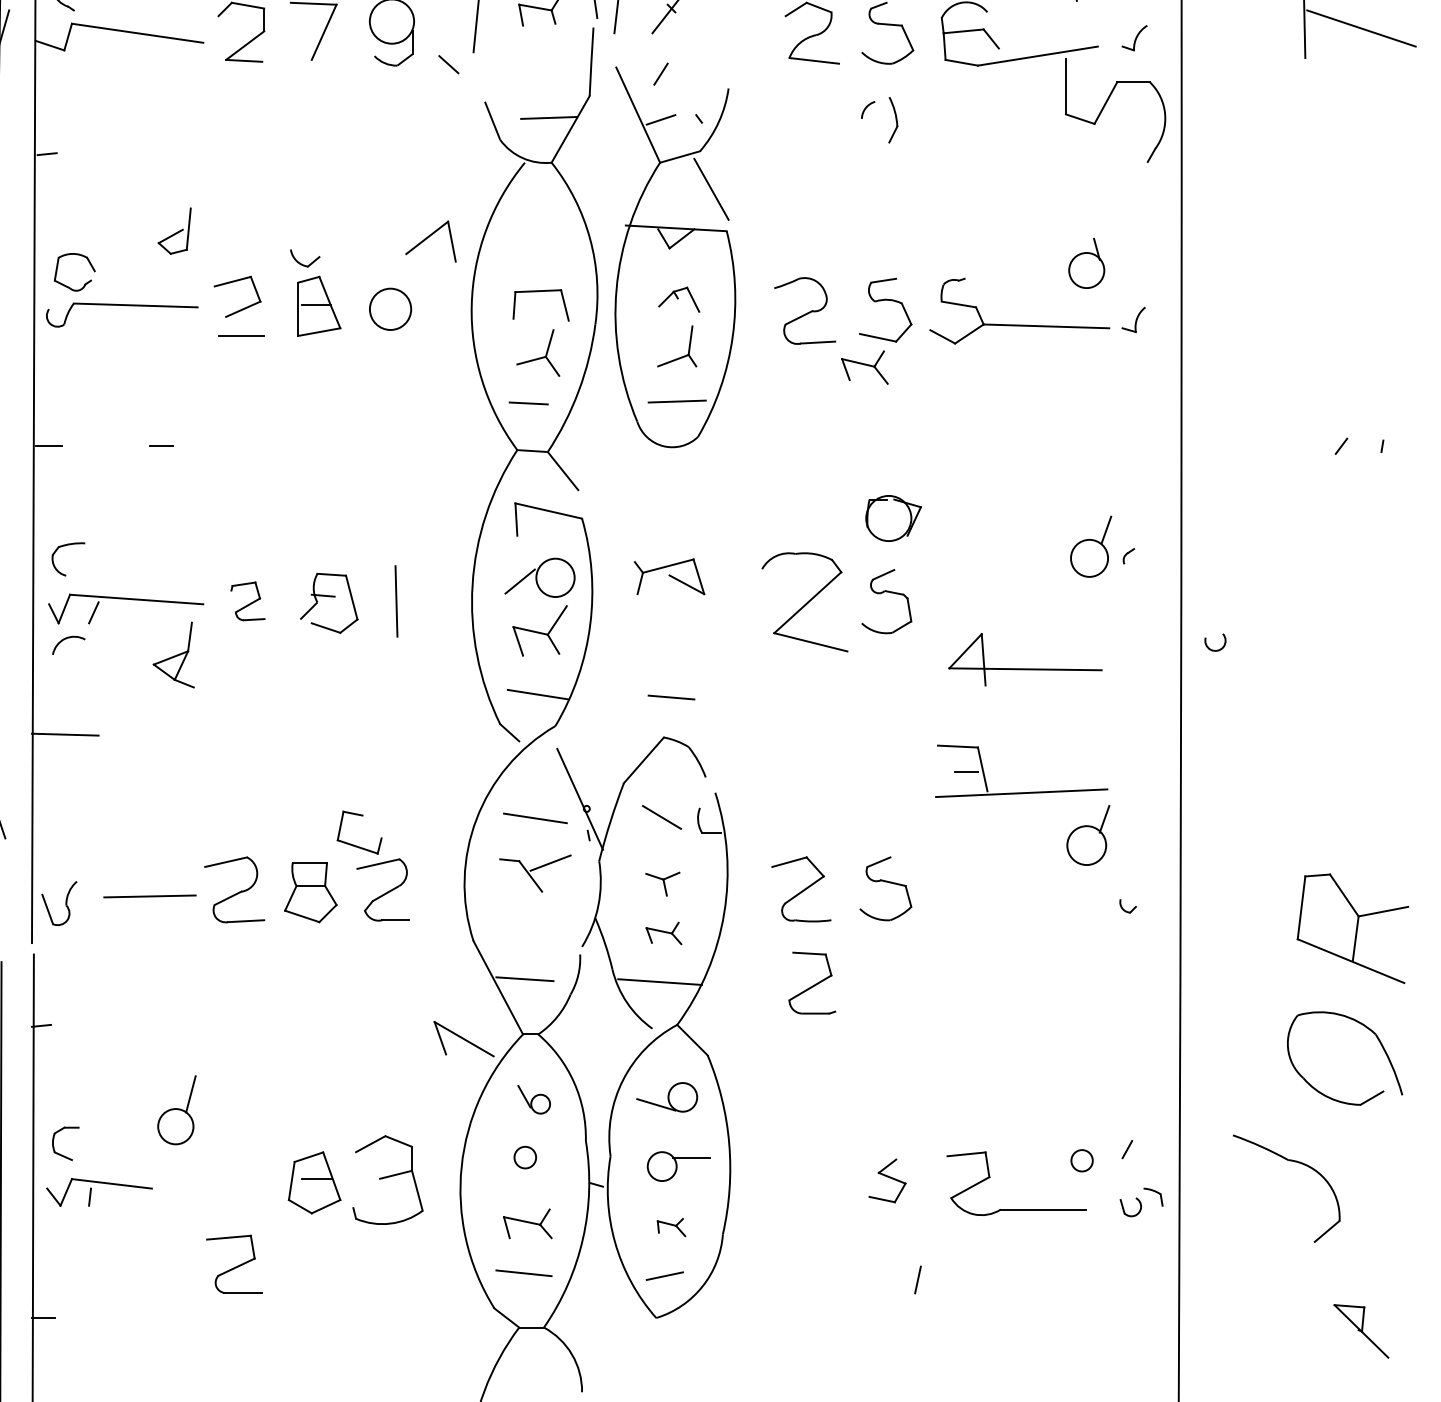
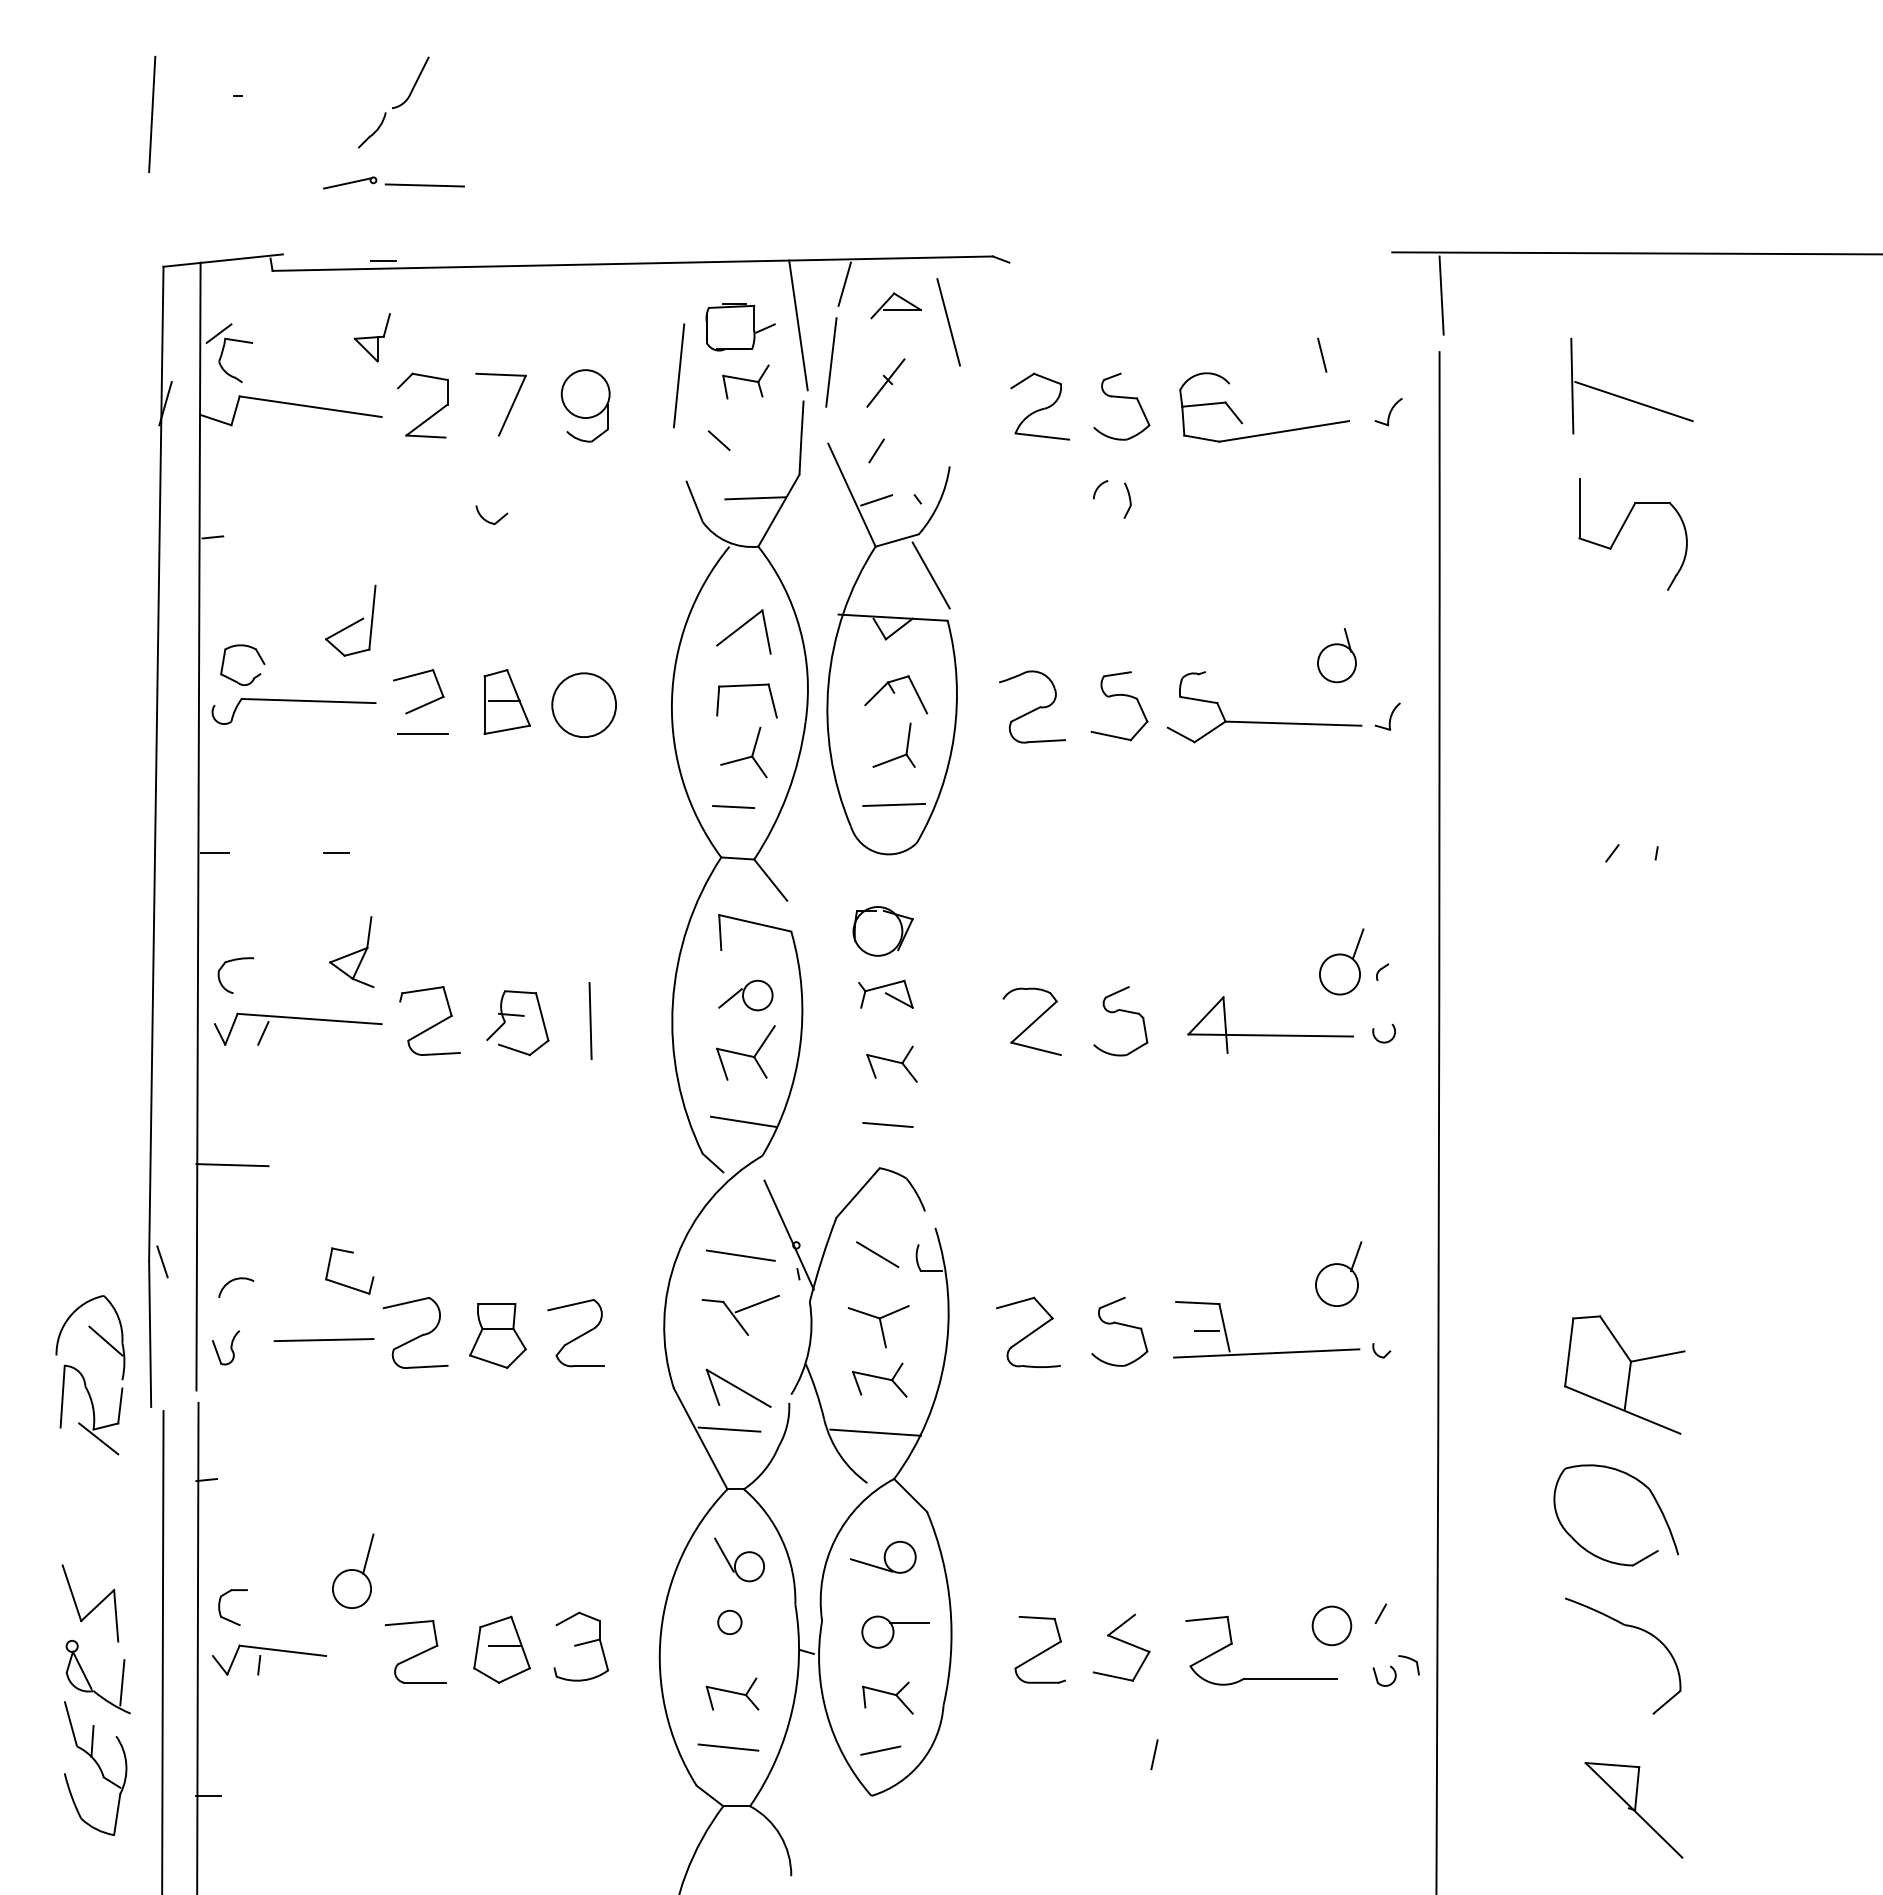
line: (448, 64) -> (718, 440), moved
part: (1105, 105) -> (1622, 528), moved
part: (893, 120) -> (1127, 500), size x0.71
part: (174, 230) -> (350, 620), size x1.43
part: (430, 241) -> (743, 631), moved
part: (302, 264) -> (489, 521), moved
part: (679, 299) -> (896, 694), size x1.43
circle: (390, 309) -> (584, 705), size x1.43
part: (864, 366) -> (891, 1063), moved
part: (893, 518) -> (882, 931), moved
part: (669, 575) -> (885, 993), size x0.71
part: (539, 577) -> (745, 995), size x0.71
part: (247, 600) -> (429, 1020), size x1.67
part: (804, 601) -> (1031, 1021), size x0.62
arc: (68, 638) -> (235, 1280), moved
arc: (1210, 648) -> (1378, 1039), moved
part: (173, 655) -> (351, 952), moved
part: (1025, 668) -> (1270, 1034), moved
part: (1021, 792) -> (1266, 1352), moved
part: (355, 845) -> (345, 1284), moved
part: (662, 883) -> (878, 1326), size x1.67
part: (58, 903) -> (225, 1347), size x0.71
part: (663, 932) -> (879, 1379), size x1.43
part: (811, 982) -> (1039, 1649), moved
part: (463, 1038) -> (738, 1387), moved
part: (534, 1099) -> (739, 1559), size x1.43
circle: (1081, 1160) -> (1331, 1625), size x1.67
part: (1288, 1161) -> (1625, 1626), moved
part: (387, 1179) -> (580, 1646), size x0.71
part: (887, 1180) -> (1121, 1647), size x1.43
part: (671, 1226) -> (887, 1697), size x1.67
part: (234, 1263) -> (415, 1651), moved
part: (1360, 1331) -> (1633, 1810), size x1.67

